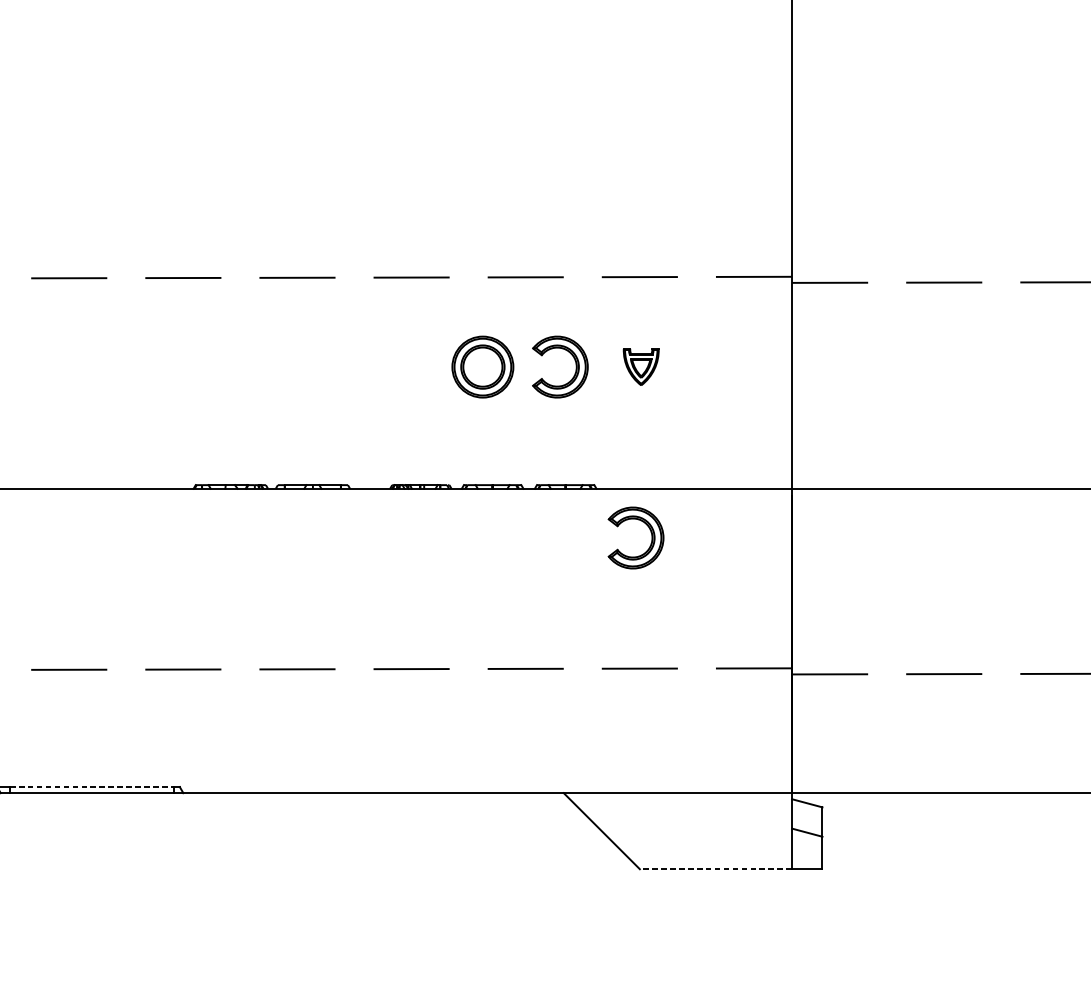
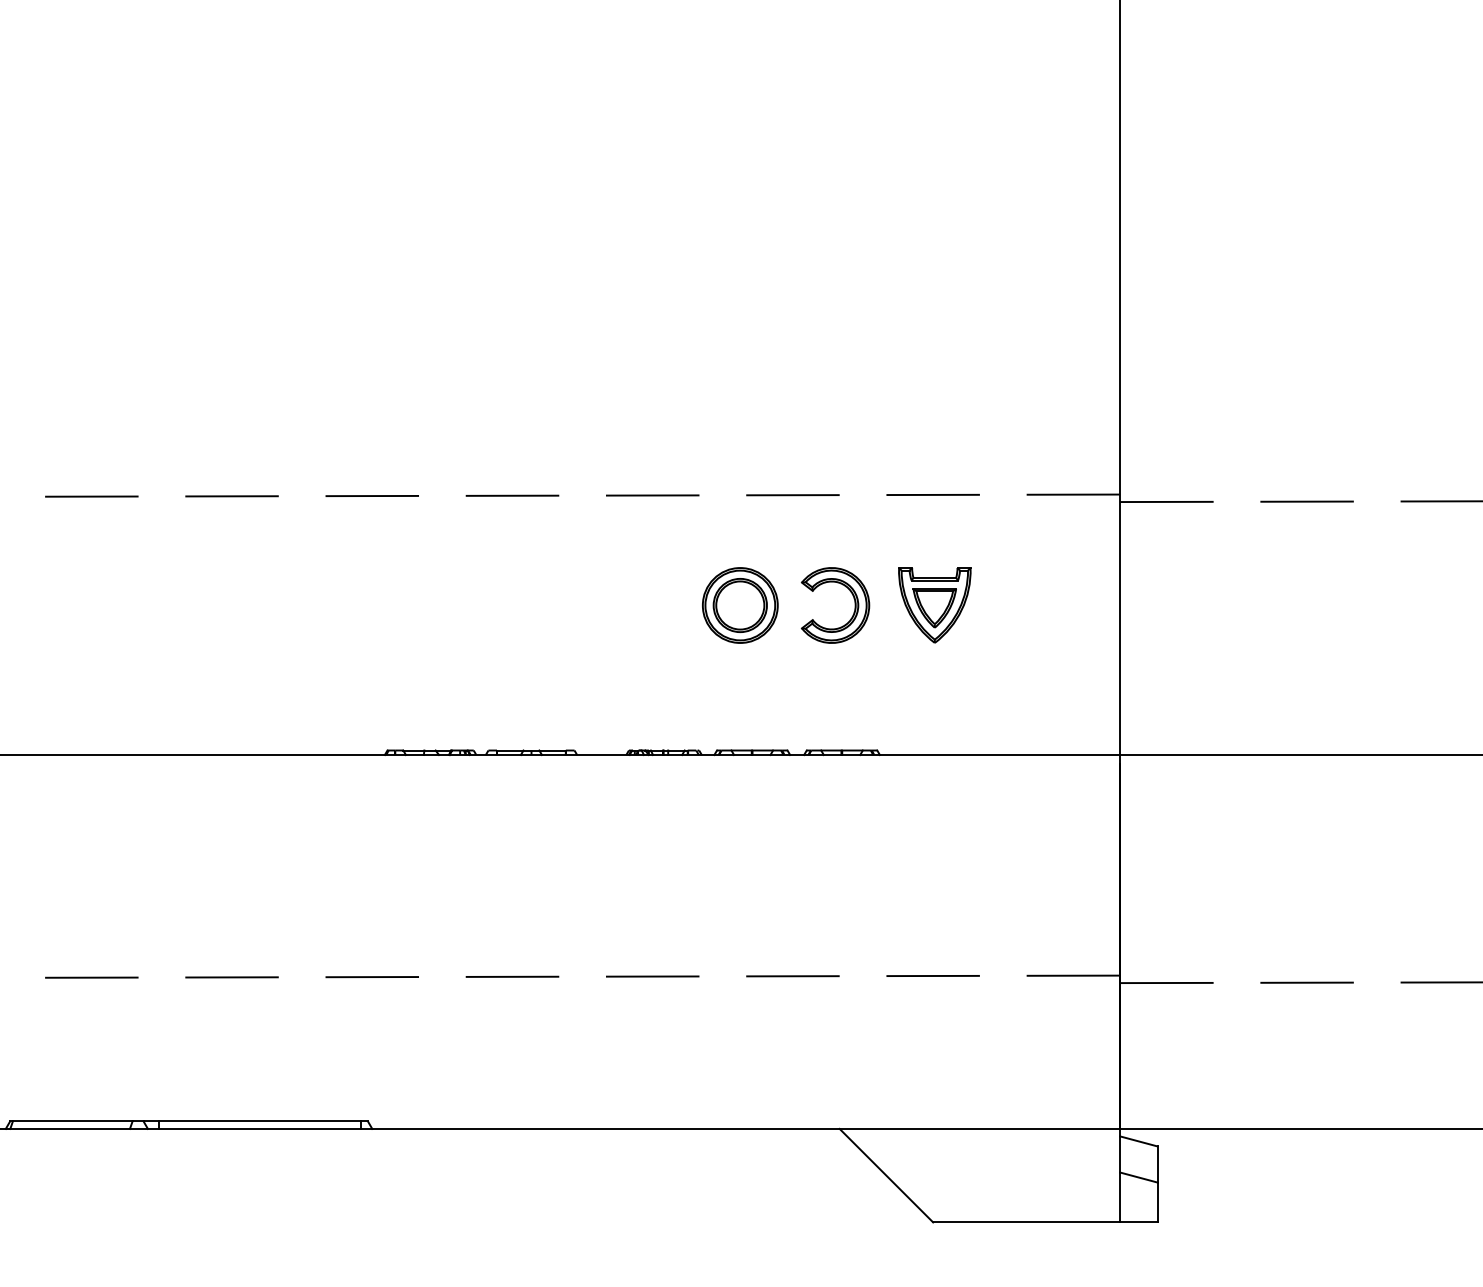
part: (640, 367) -> (934, 605), size x1.67
part: (651, 538) -> (947, 815), removed
line: (92, 787) -> (260, 1121), dashed -> solid
line: (715, 869) -> (1026, 1222), dashed -> solid

